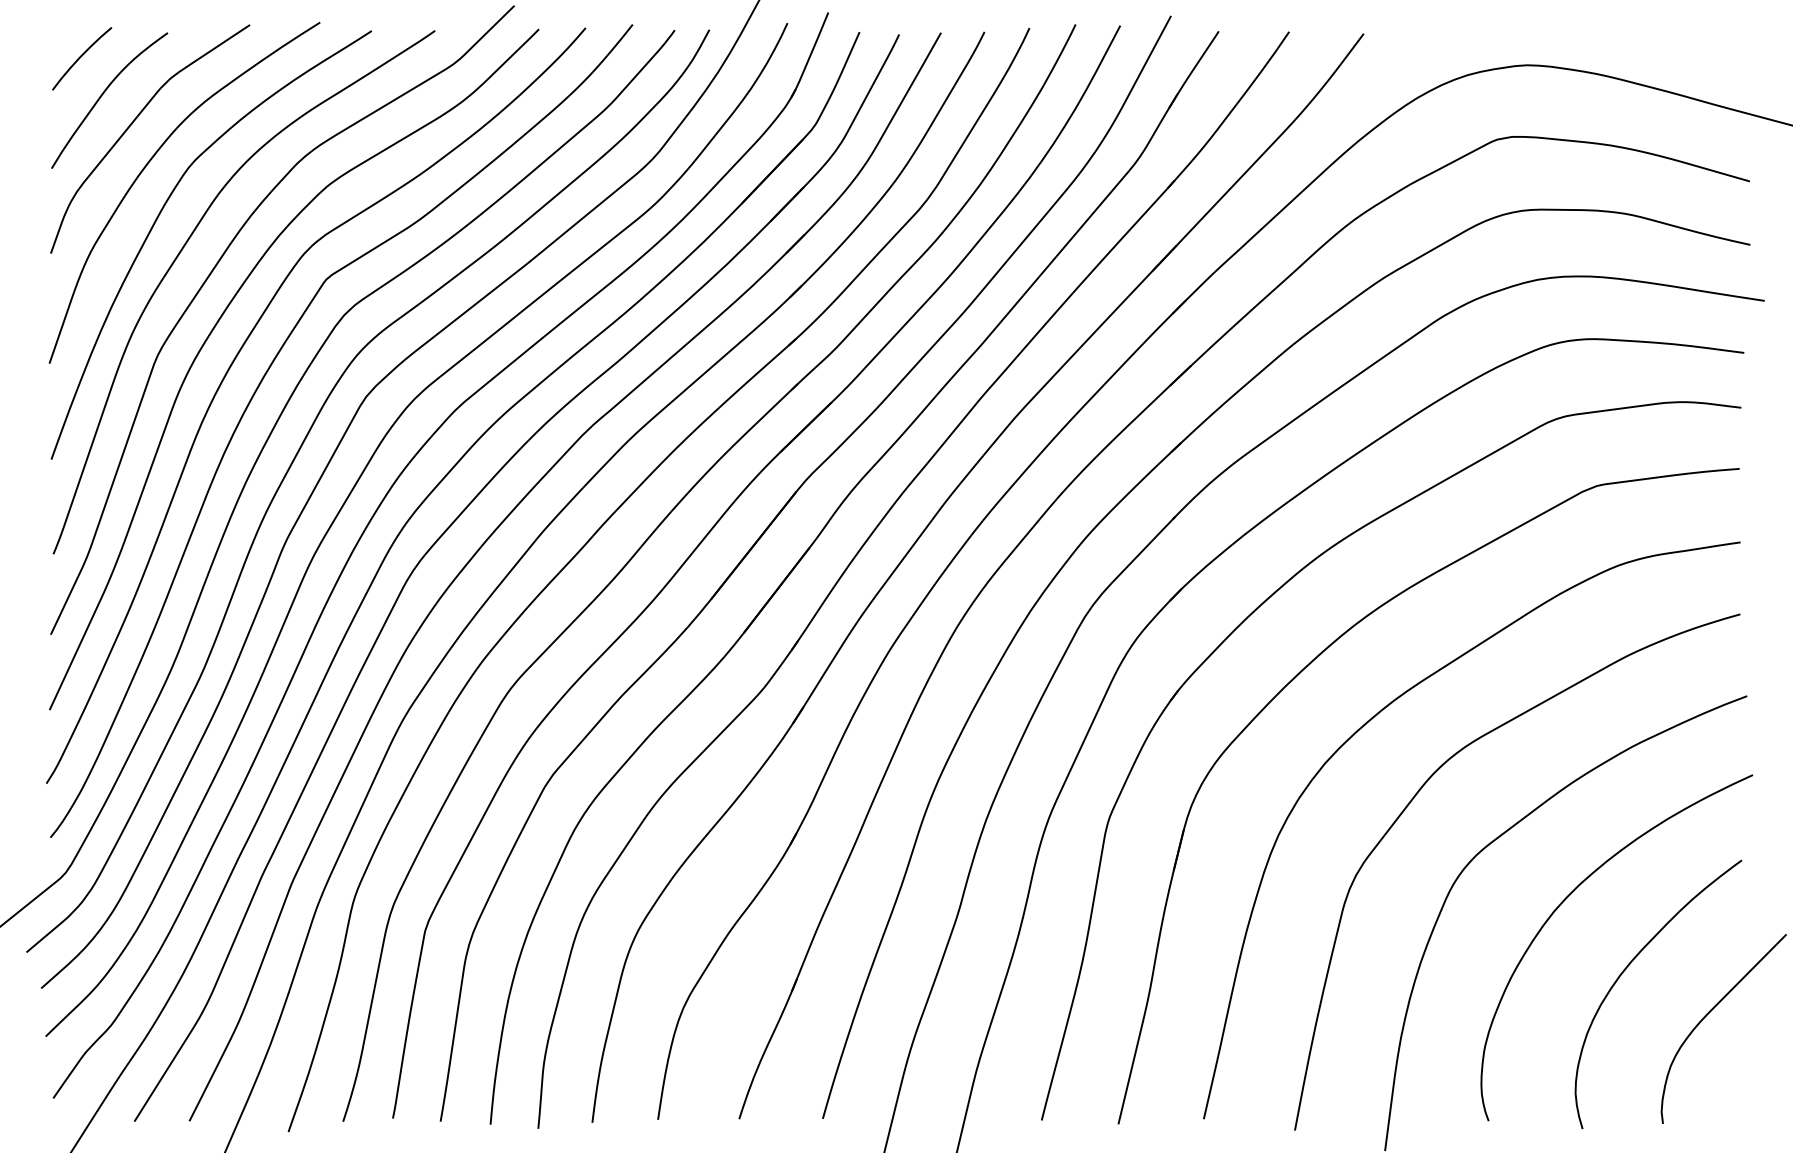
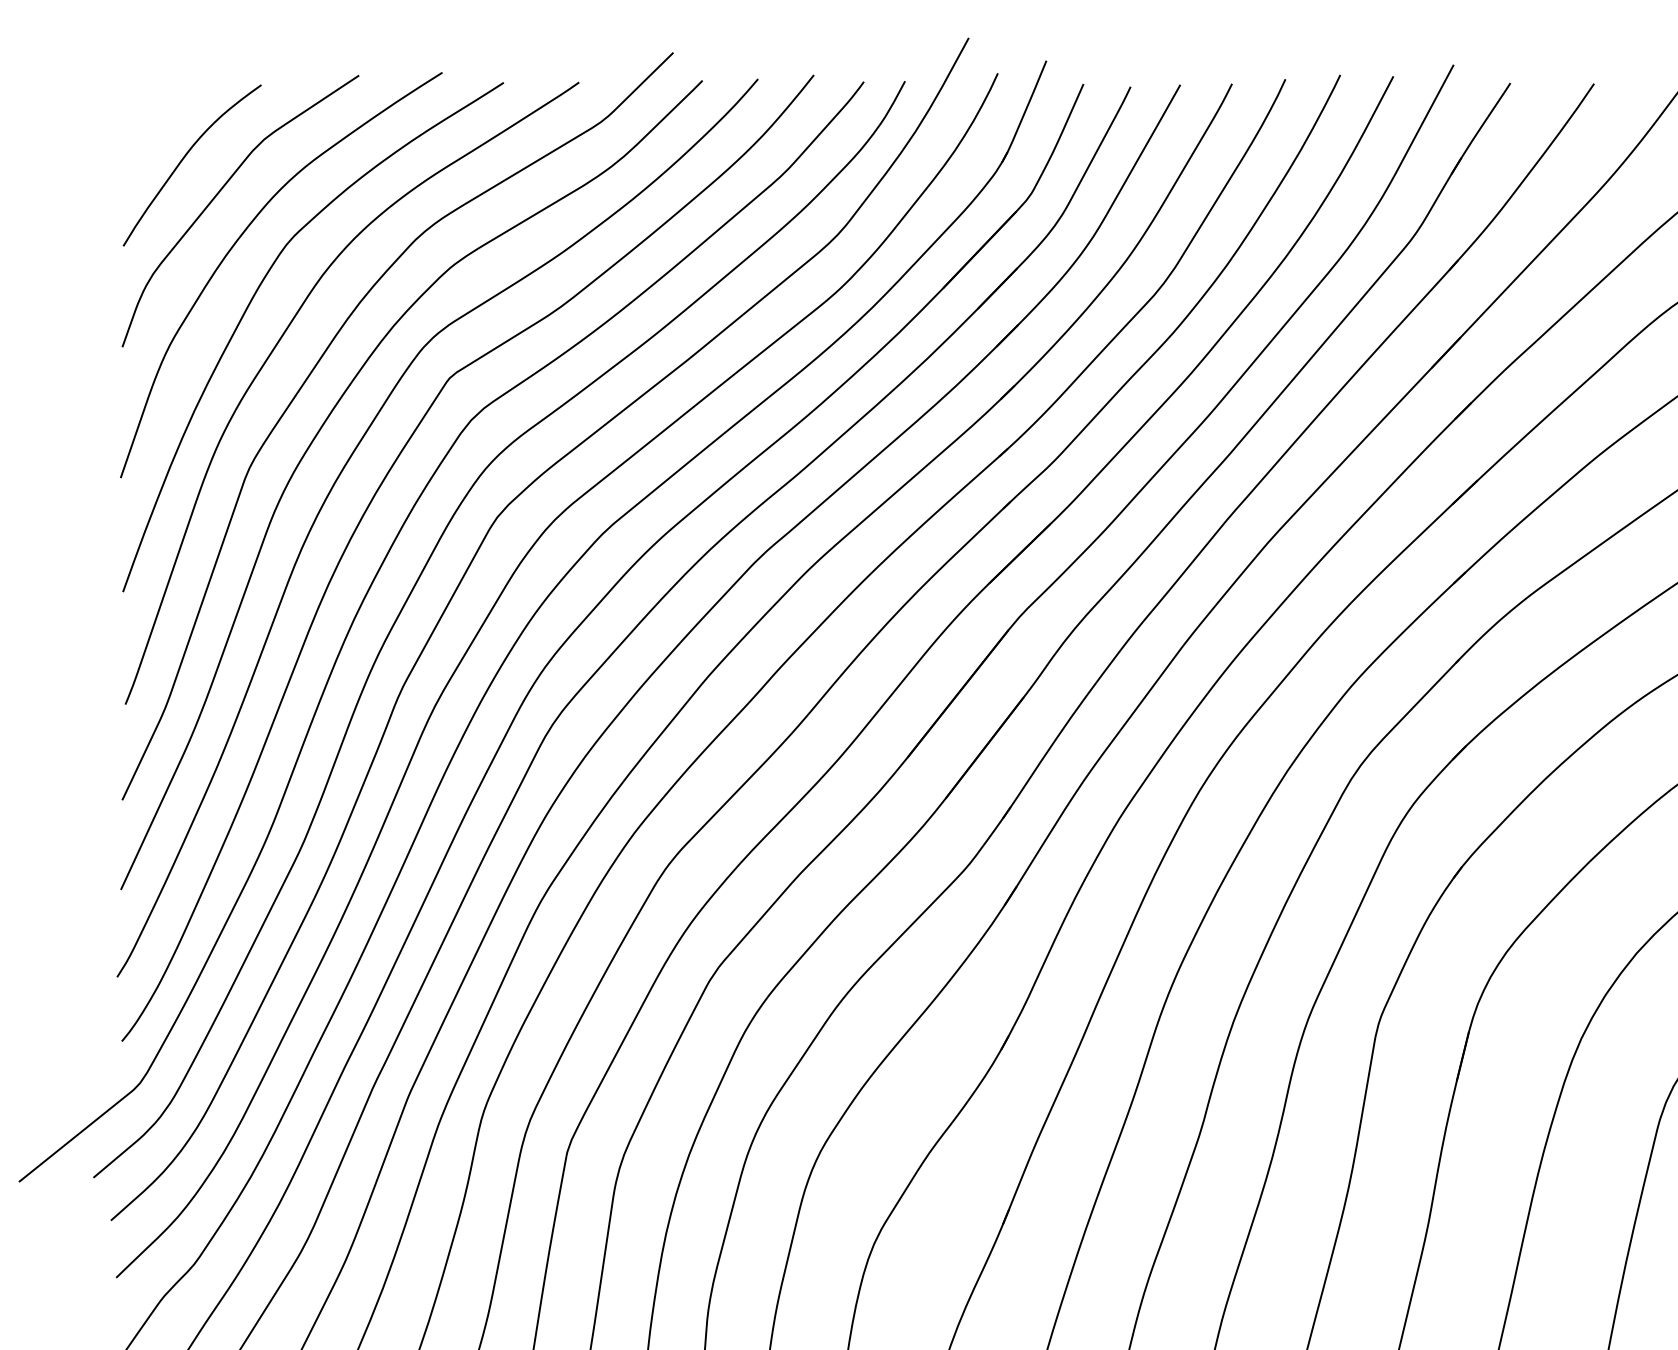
curve: (81, 57) -> (158, 114), removed

